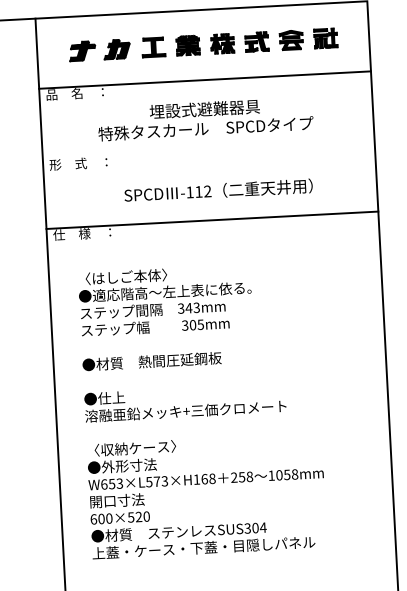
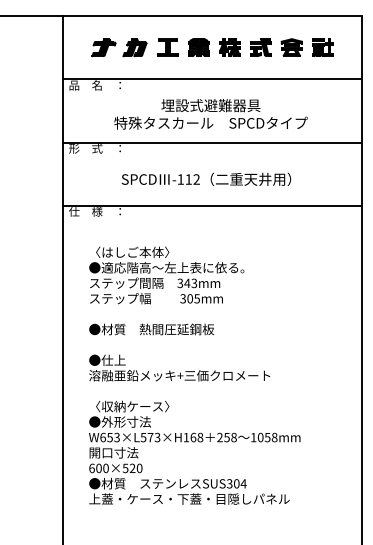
line: (208, 150) -> (212, 142), added
text: (218, 189) -> (206, 178), moved

